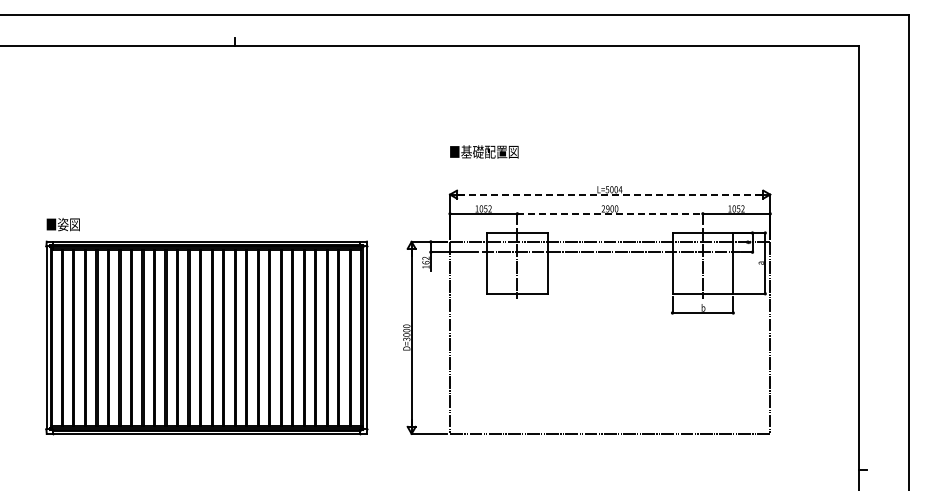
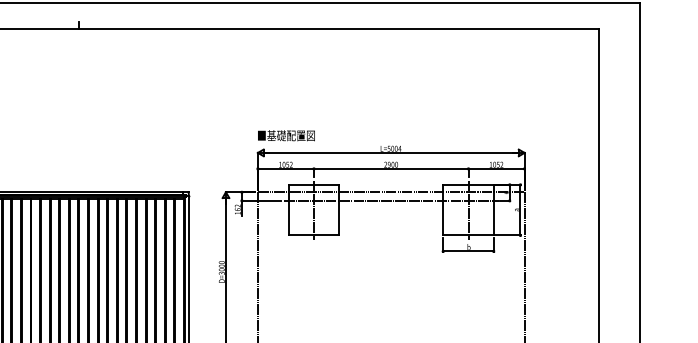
text: (484, 151) -> (286, 135), moved
line: (610, 194) -> (391, 152), dashed -> solid
line: (610, 213) -> (391, 168), dashed -> solid

